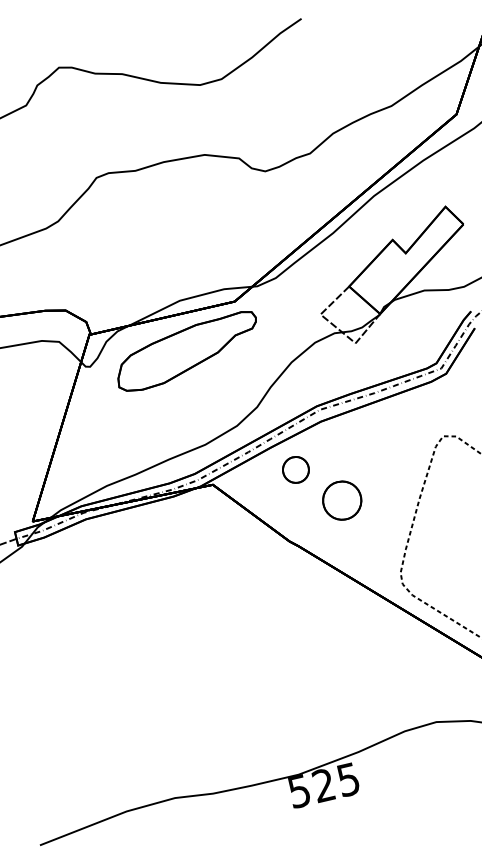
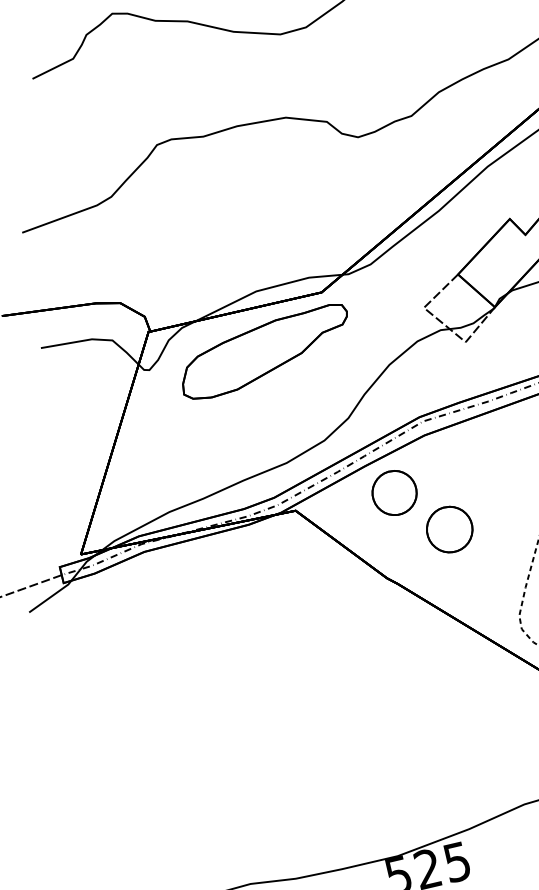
part: (295, 469) -> (394, 492), size x1.43

